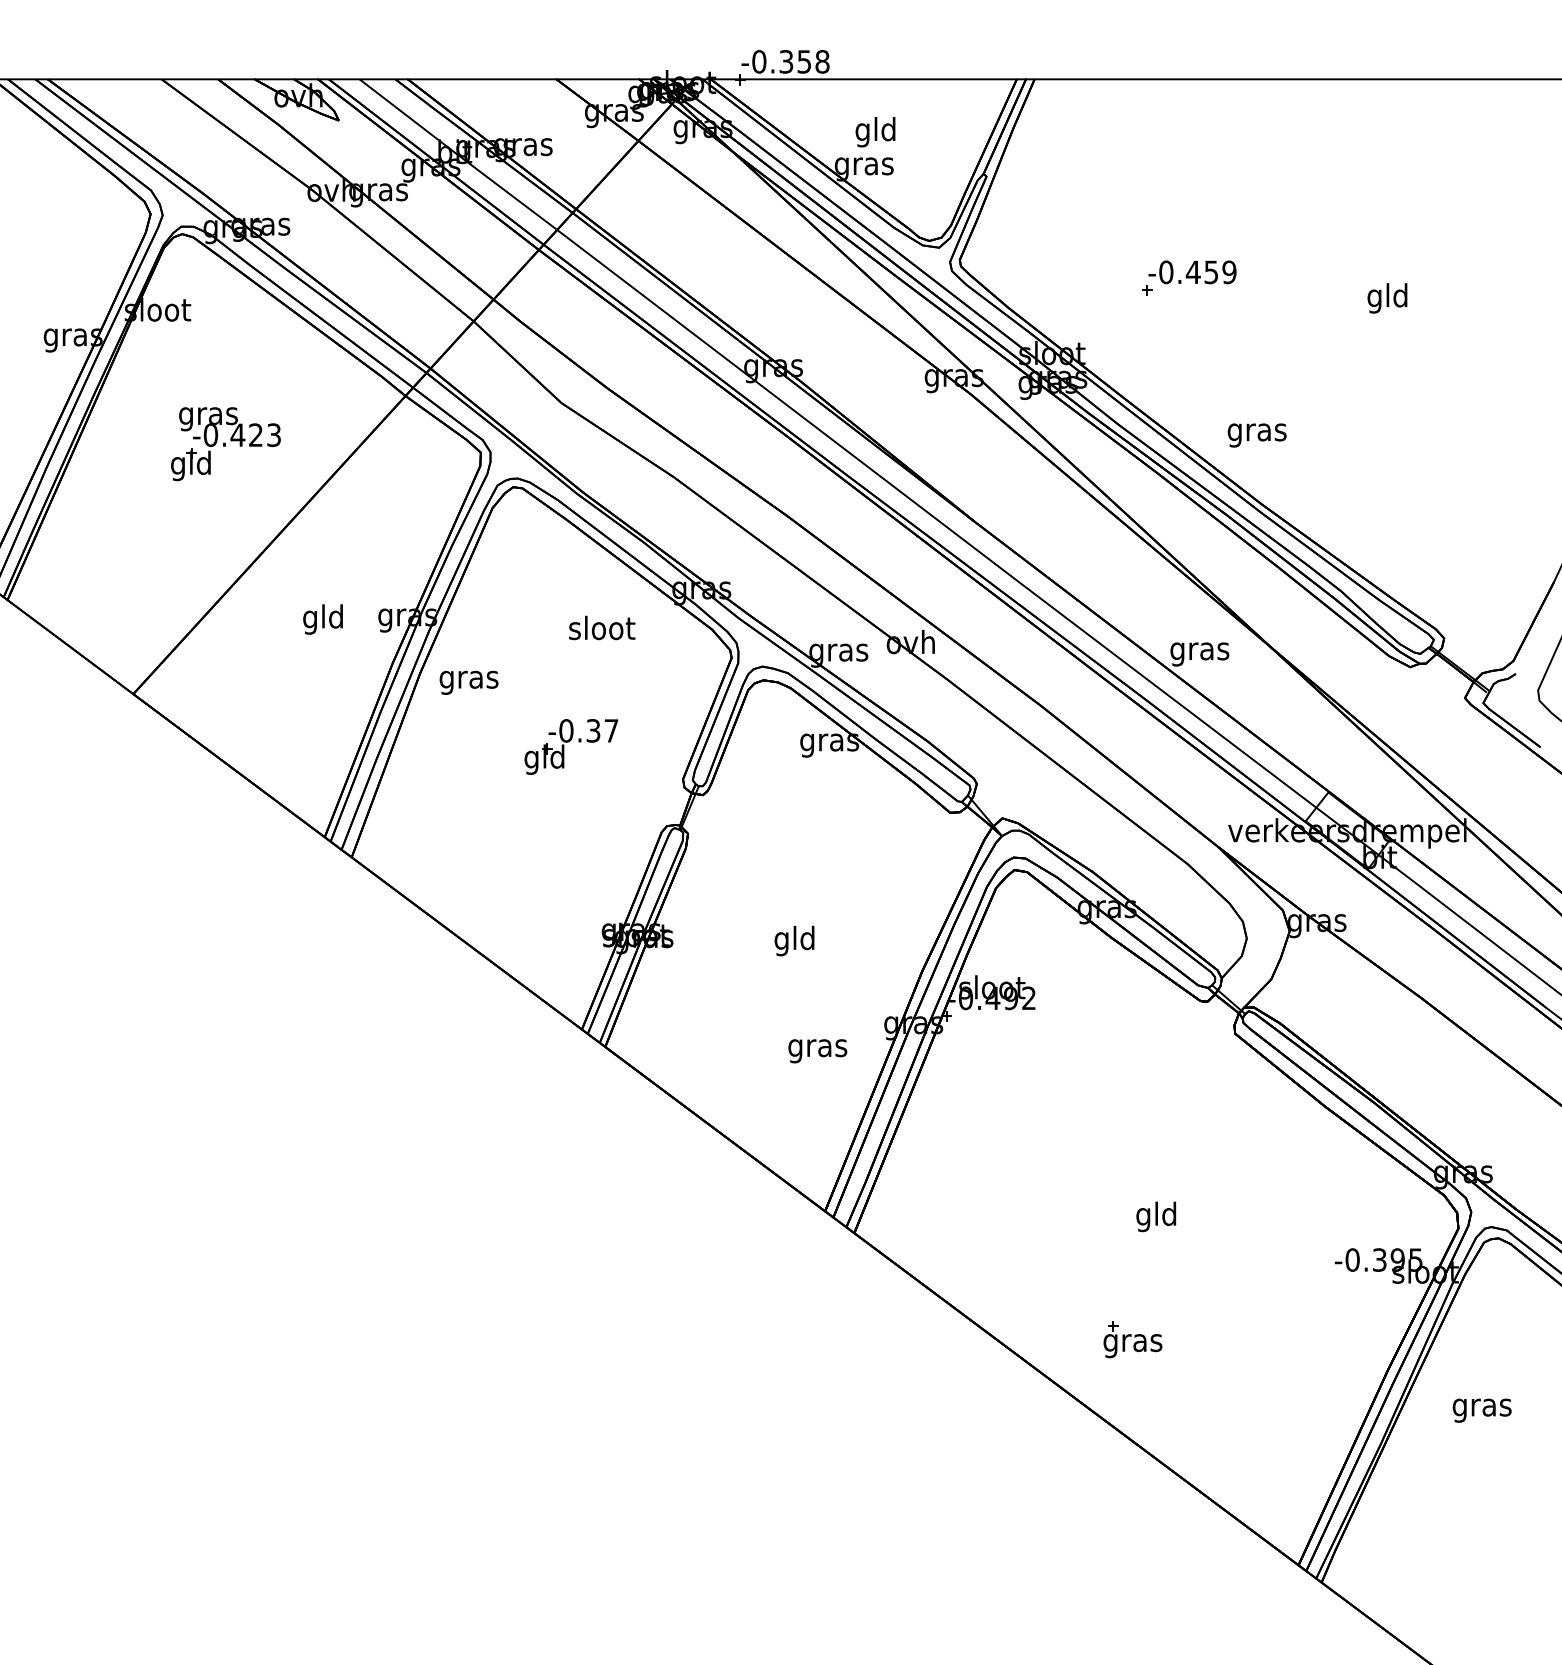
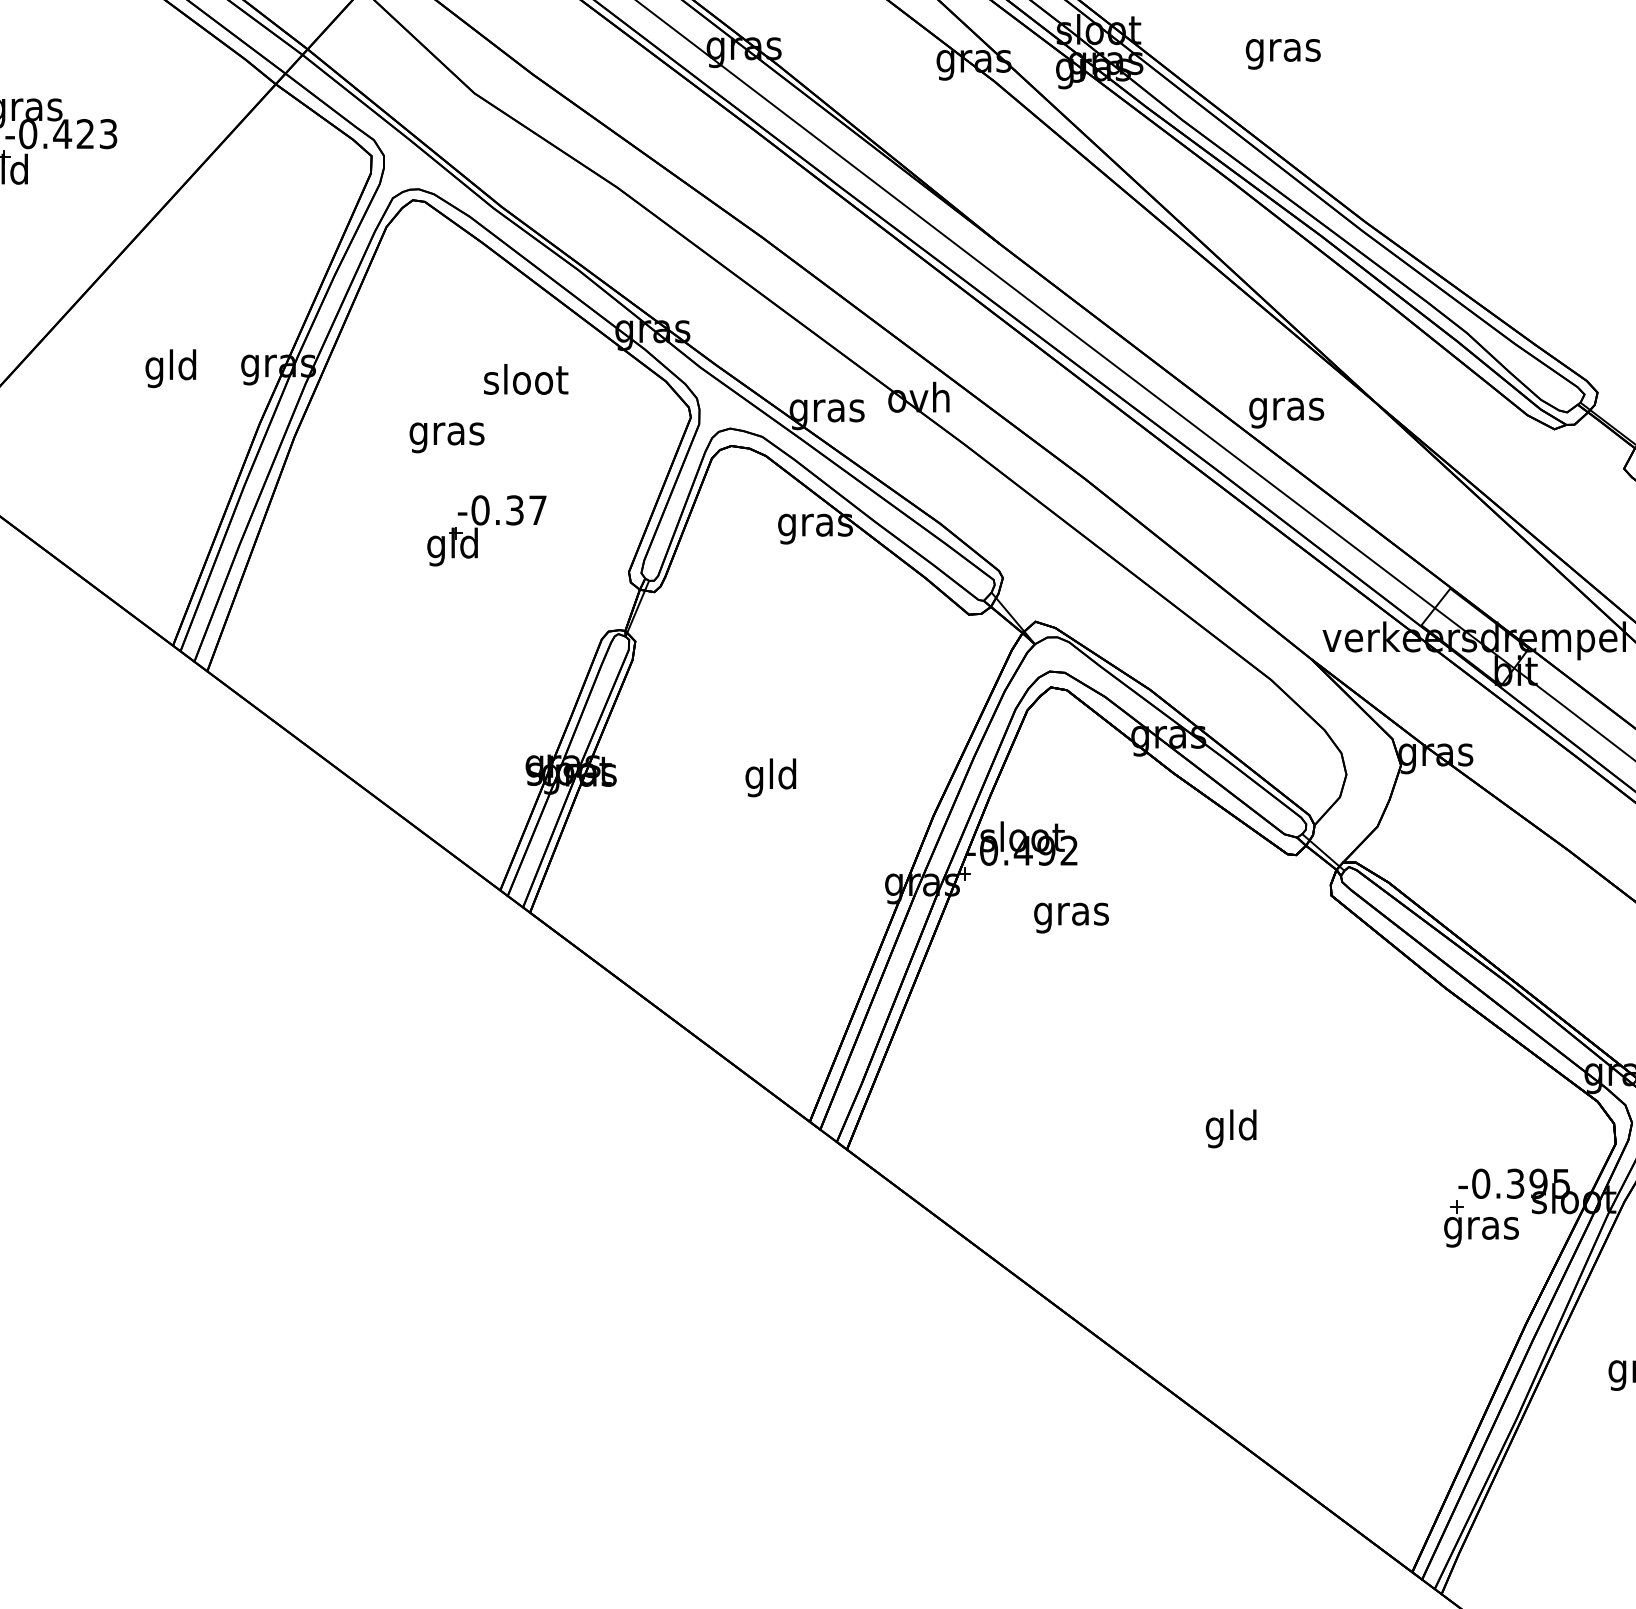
text: (1256, 435) -> (1282, 54), moved
text: (468, 682) -> (446, 437), moved
text: (817, 1051) -> (1071, 918), moved
part: (1132, 1339) -> (1480, 1223), moved

